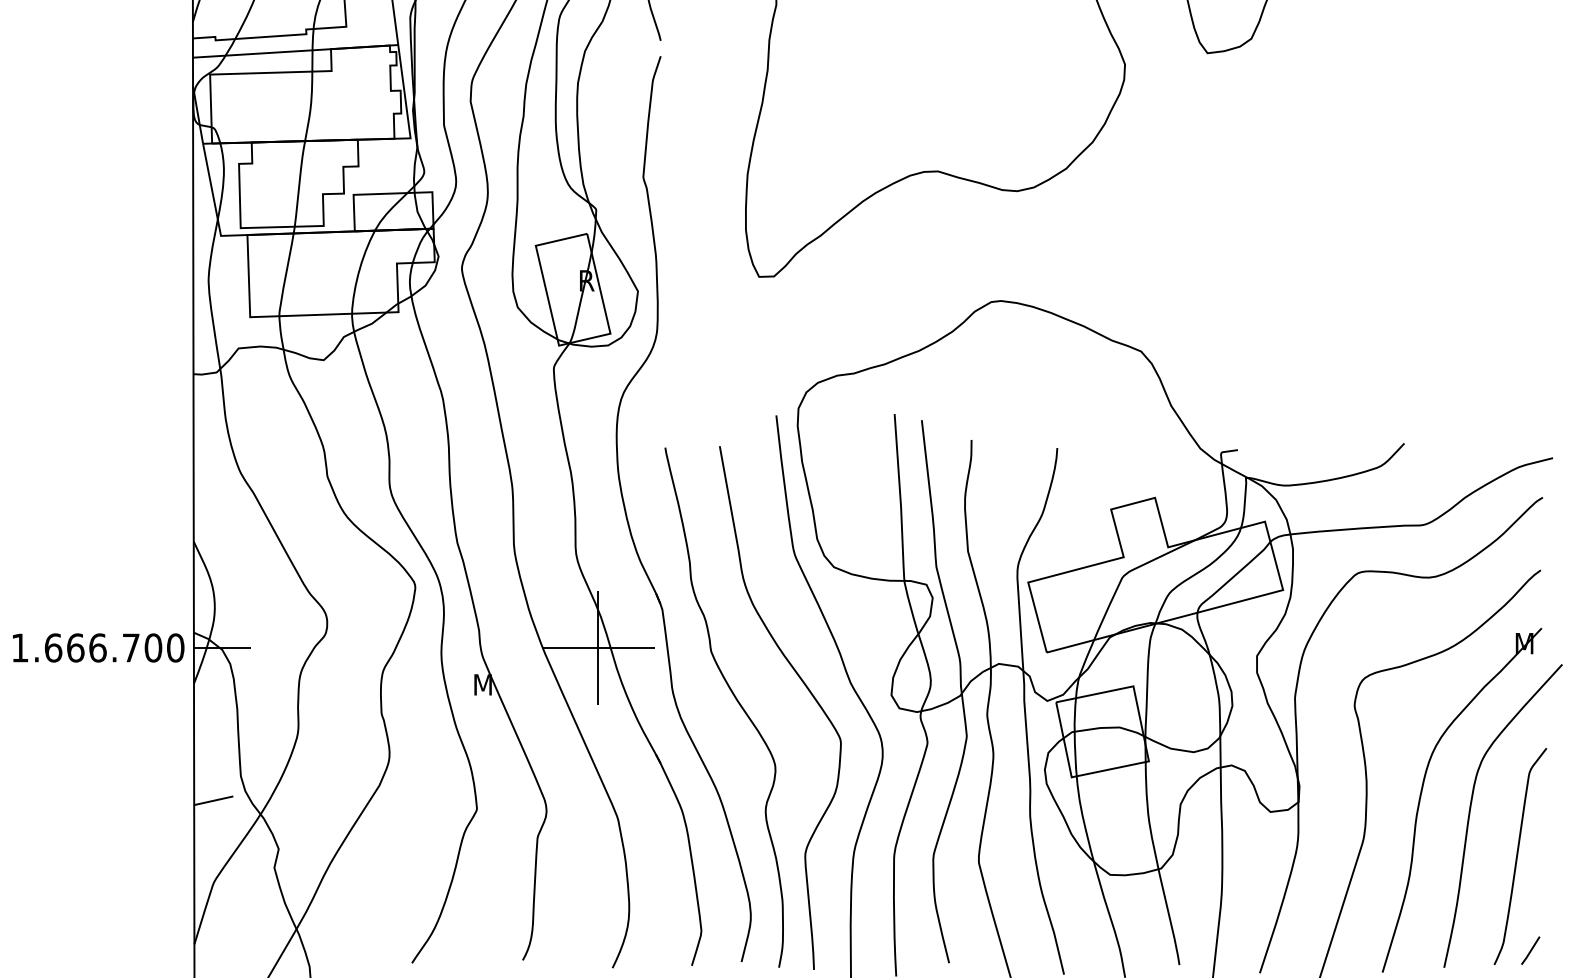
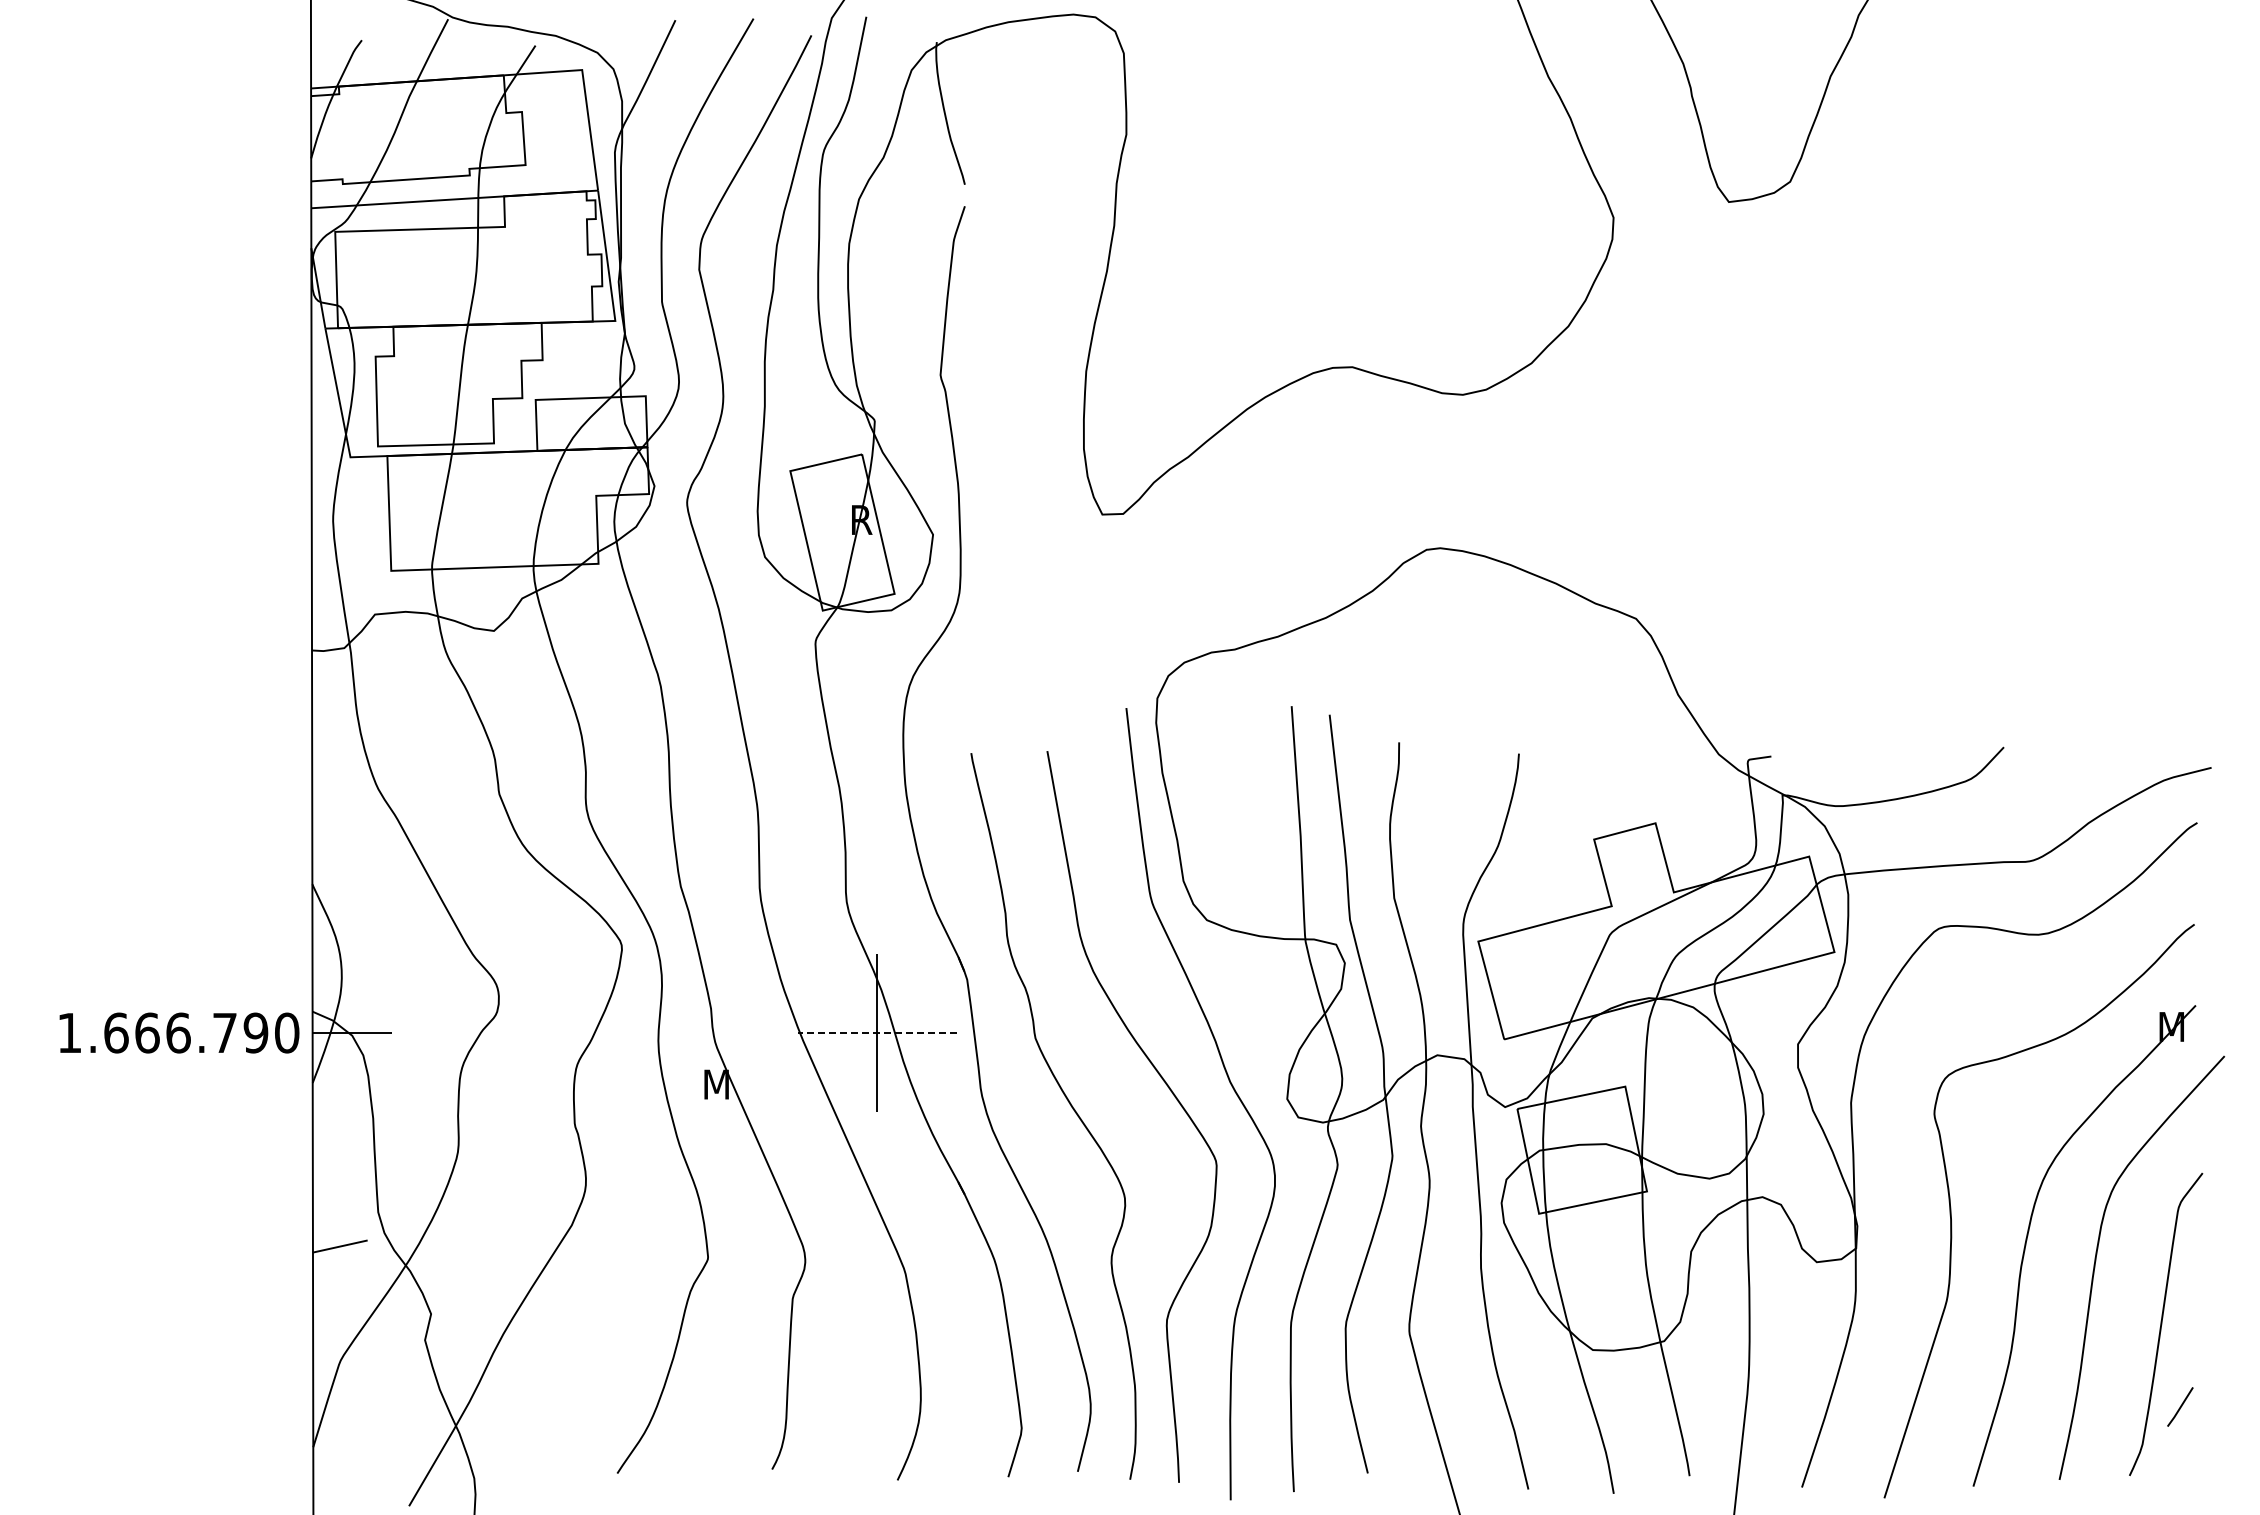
text: (153, 647) -> (255, 1032), 1.666.700 -> 1.666.790
line: (597, 648) -> (876, 1033), solid -> dashed
line: (1530, 950) -> (2180, 1406), moved

